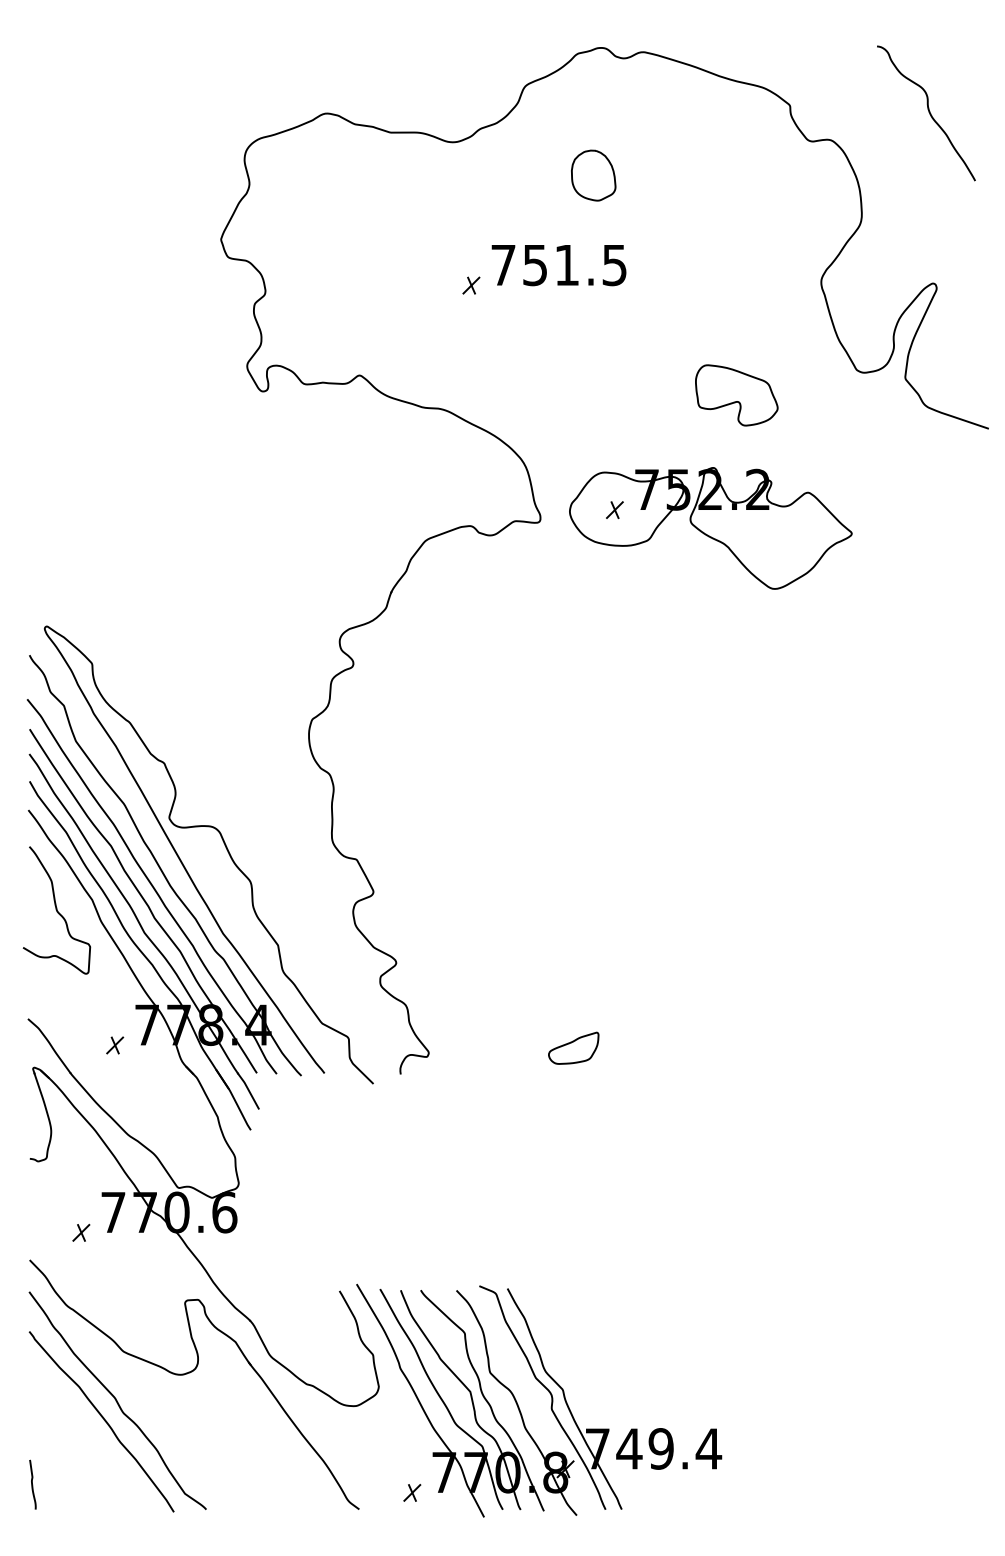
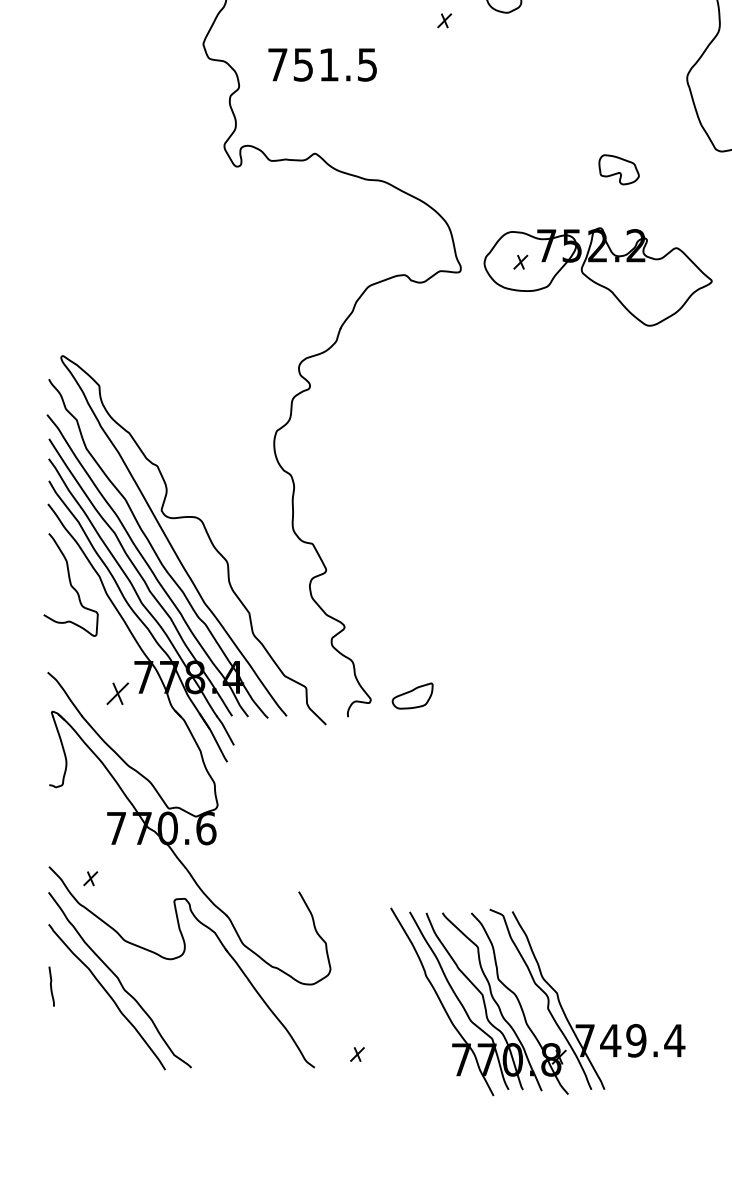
text: (558, 265) -> (322, 65), moved
part: (471, 285) -> (444, 20), moved
part: (736, 395) -> (618, 169), size x0.6
part: (115, 1045) -> (118, 693), size x1.6
part: (573, 1047) -> (412, 695), moved
part: (81, 1232) -> (90, 878), moved
part: (551, 1400) -> (547, 1001), moved
curve: (32, 1484) -> (51, 986), moved

